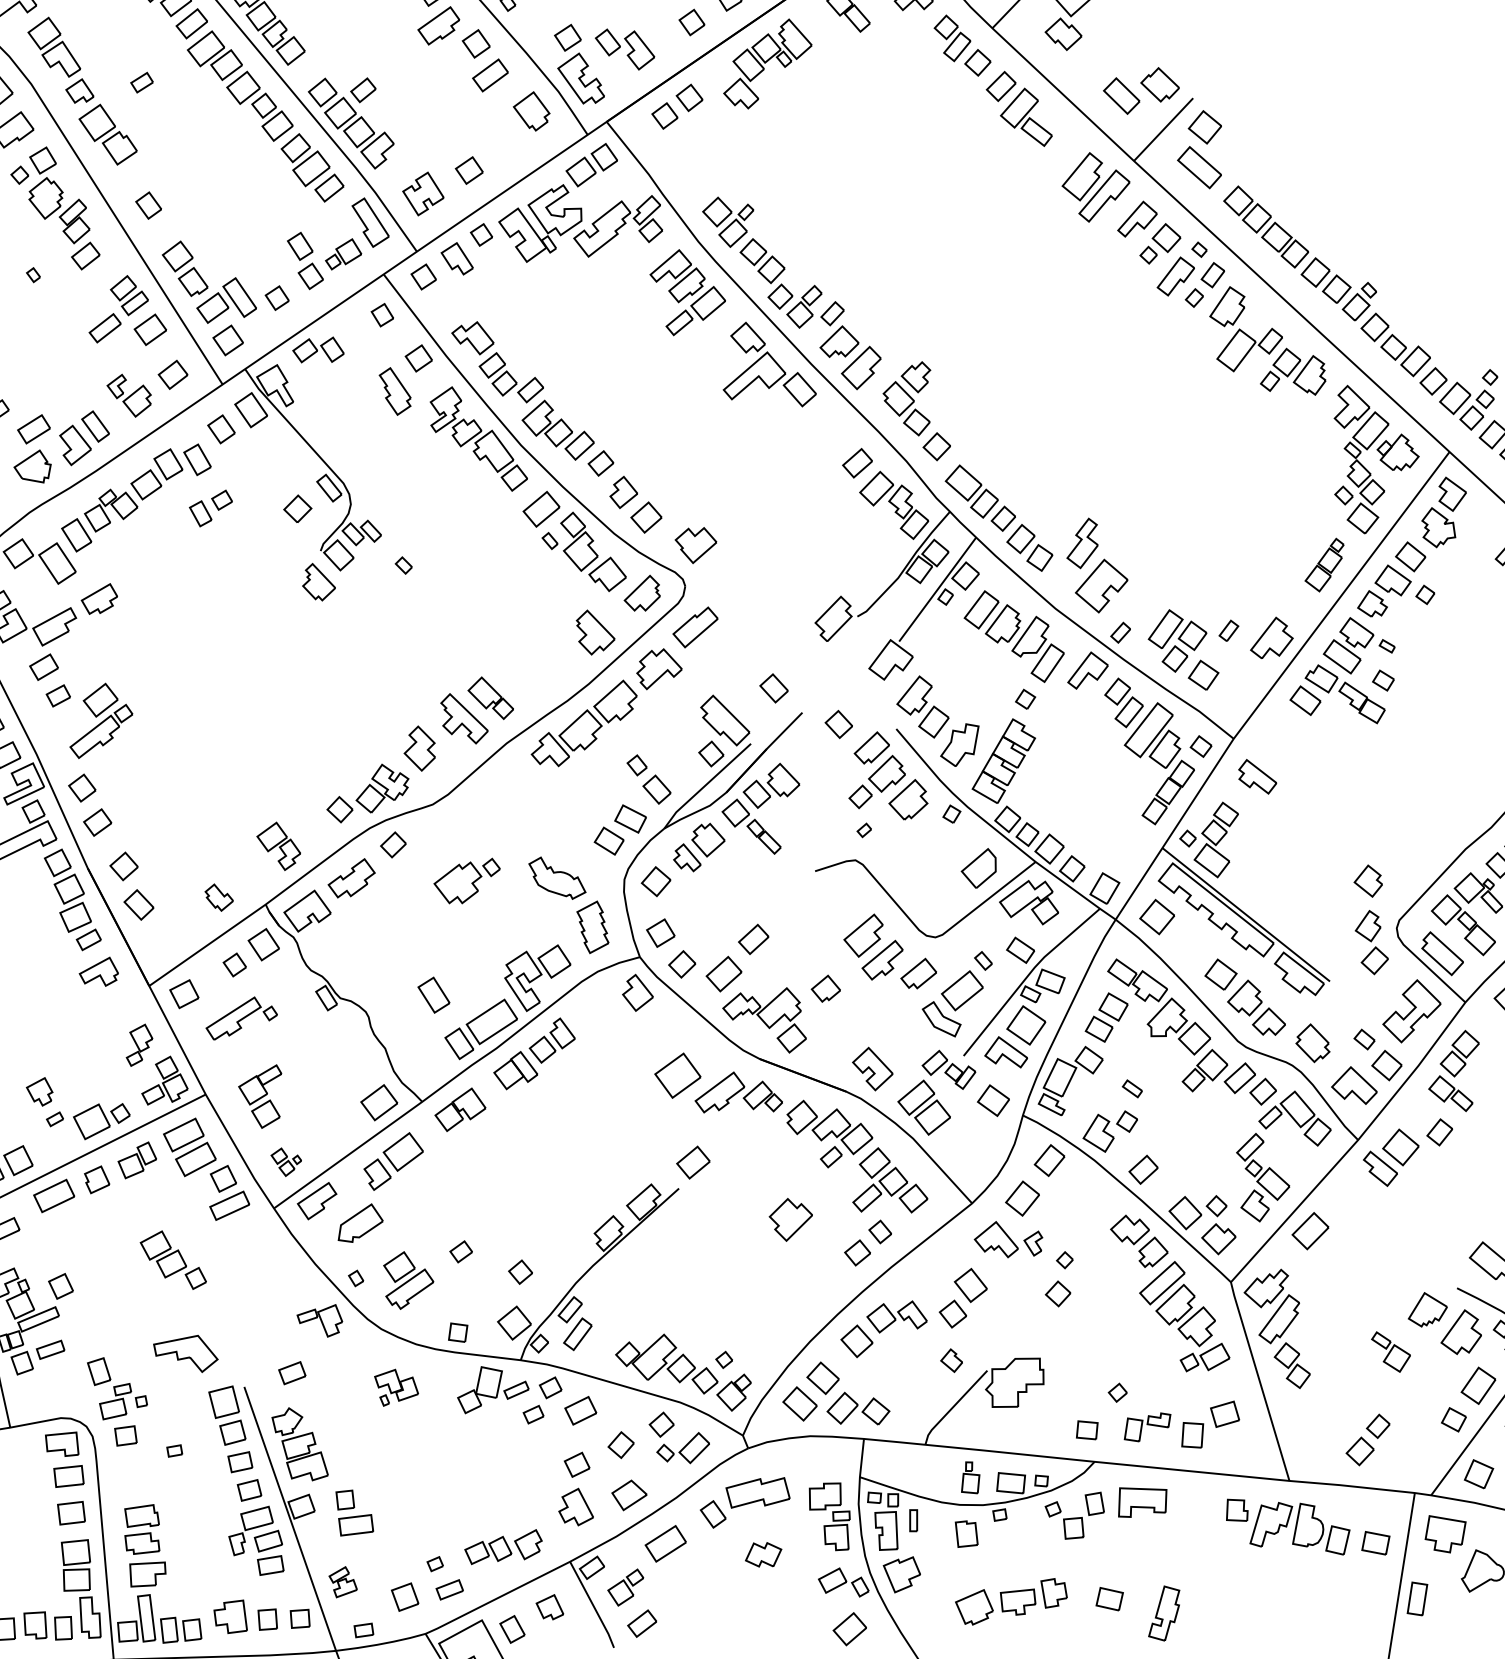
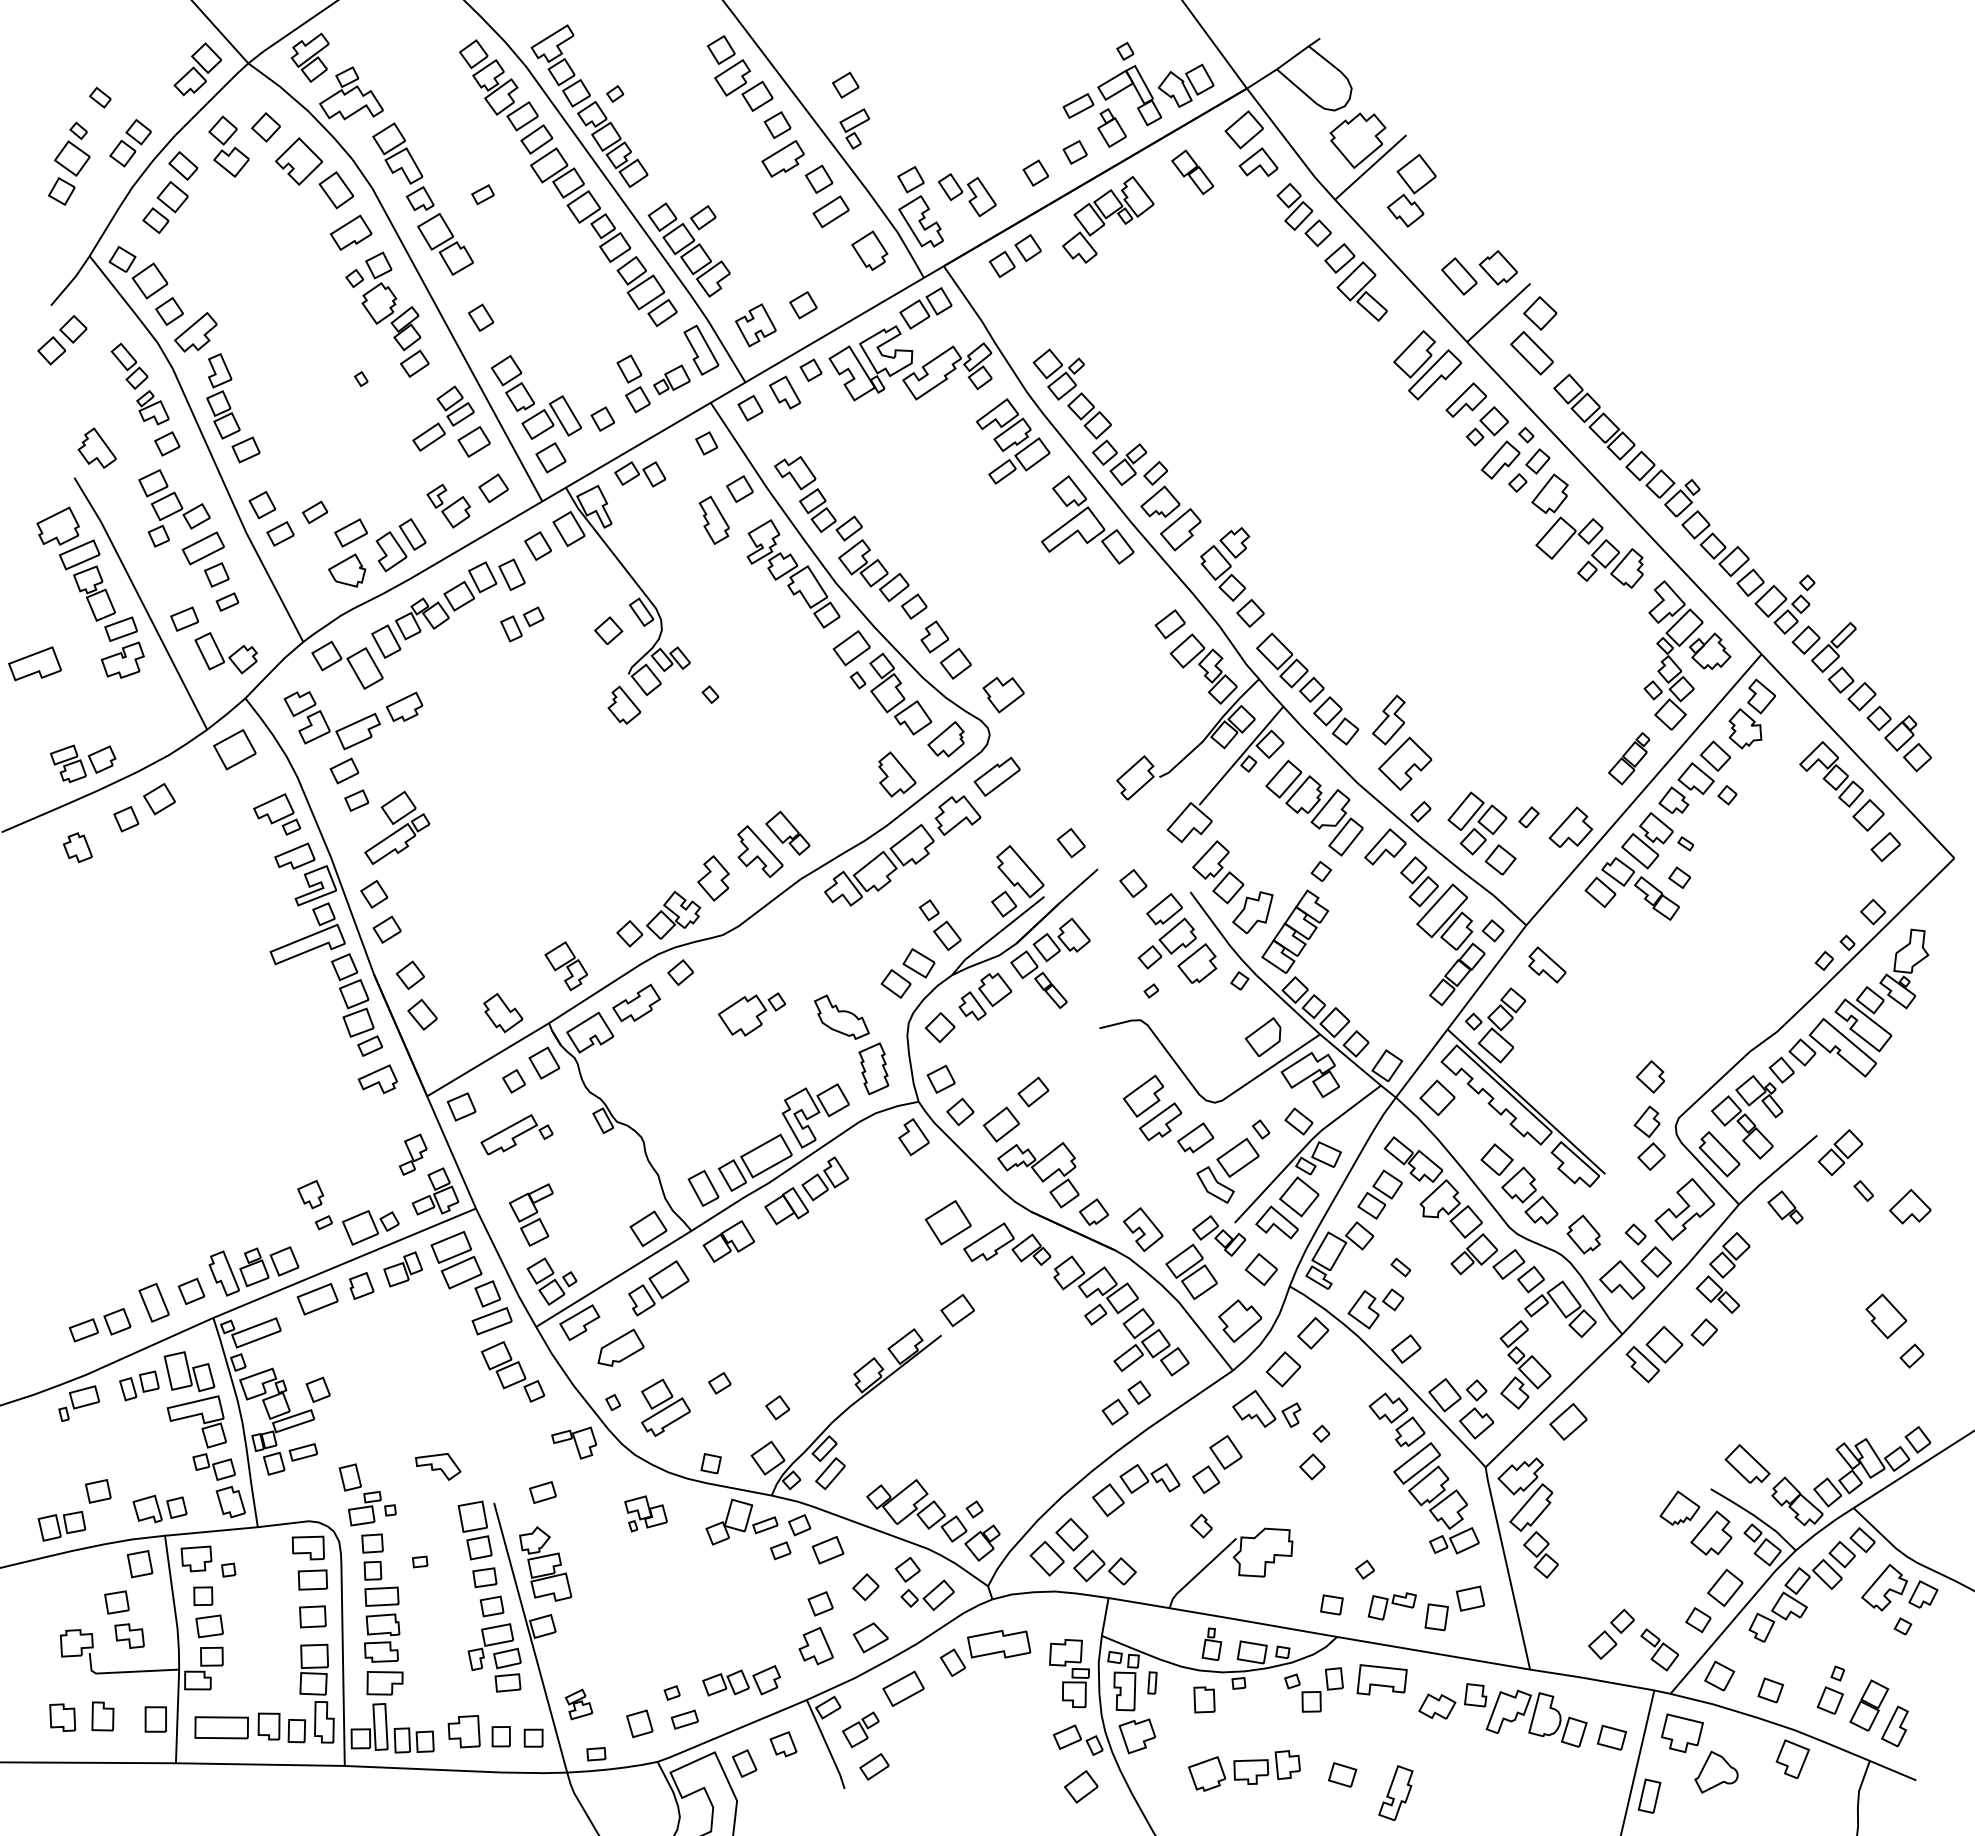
part: (219, 897) -> (503, 1012), size x1.43
part: (825, 989) -> (1093, 1212), moved
part: (433, 994) -> (703, 1187), moved
part: (286, 1162) -> (551, 1281), size x1.67
part: (791, 1218) -> (1240, 1320), moved
part: (172, 1260) -> (512, 1371), moved
part: (1391, 1351) -> (1659, 1649), moved
part: (186, 1354) -> (438, 1466), size x0.71
part: (354, 1512) -> (381, 1583), moved
part: (763, 1554) -> (1437, 1706), moved

